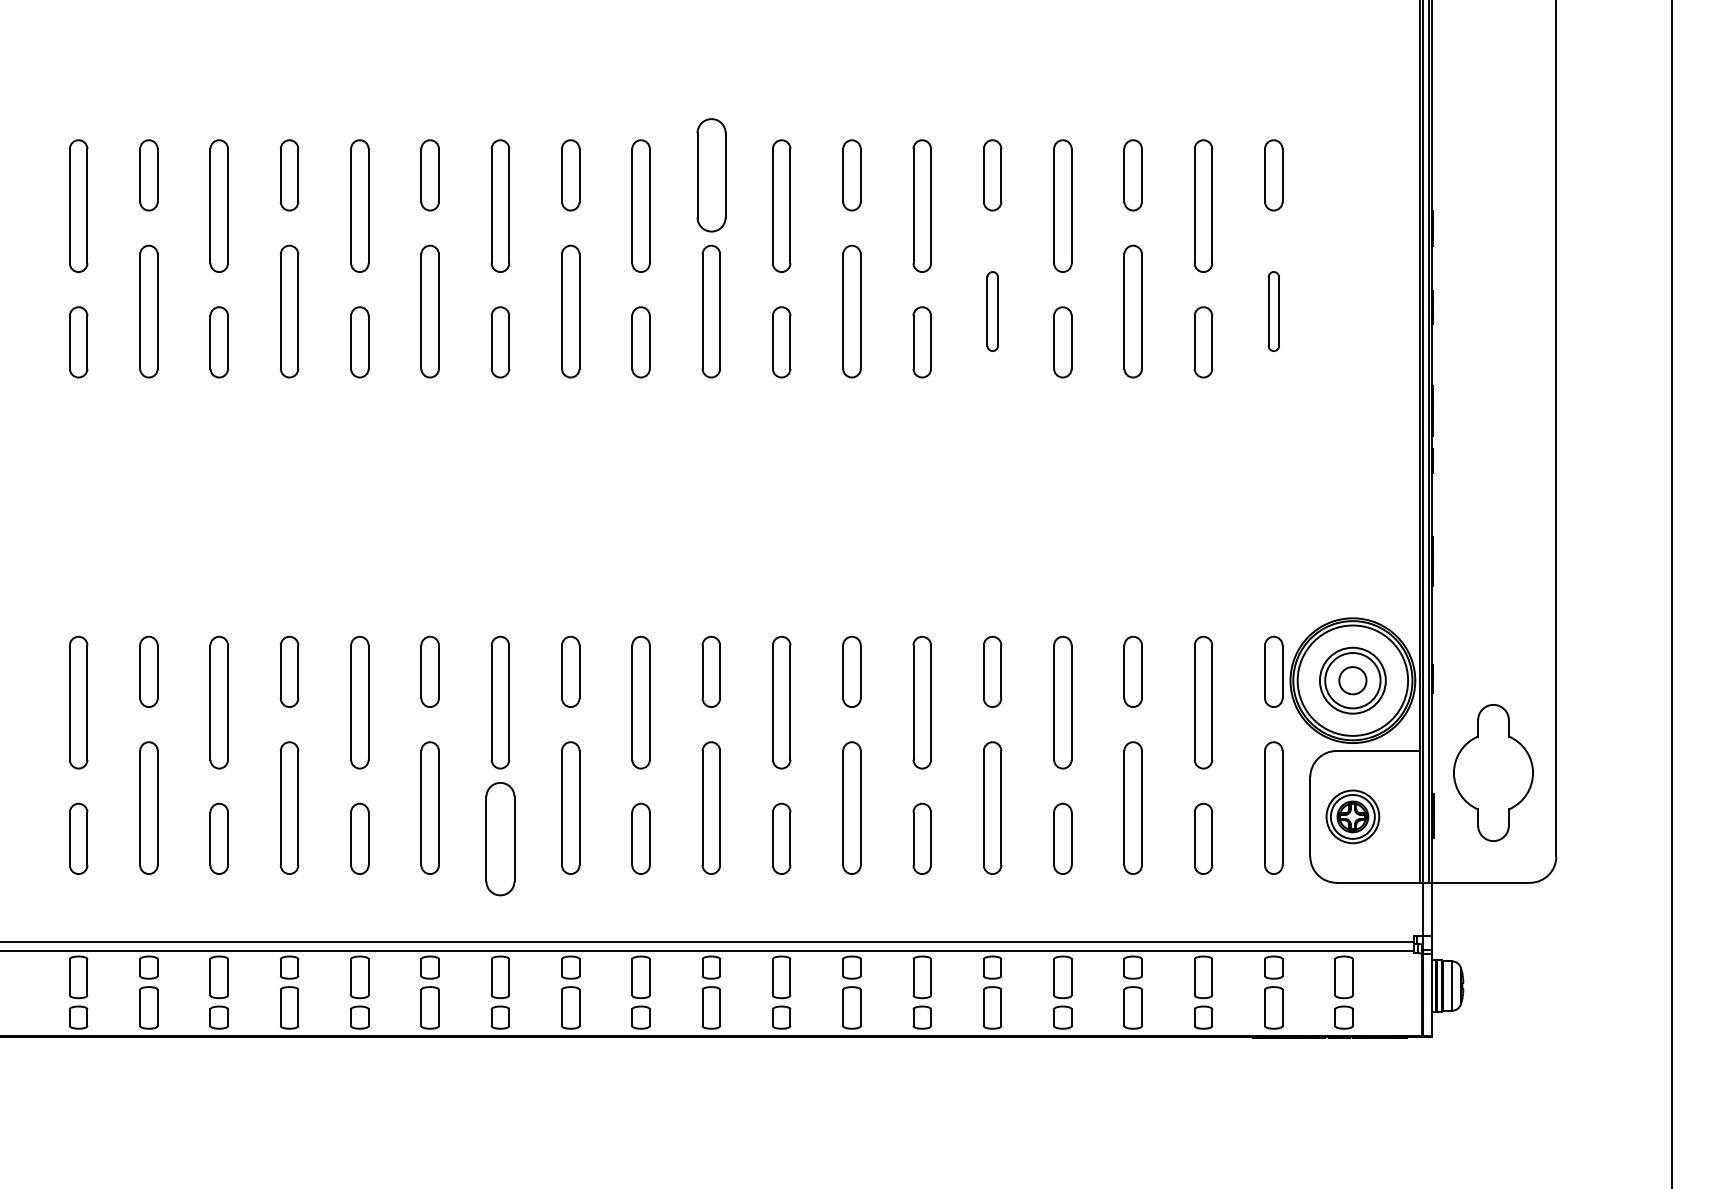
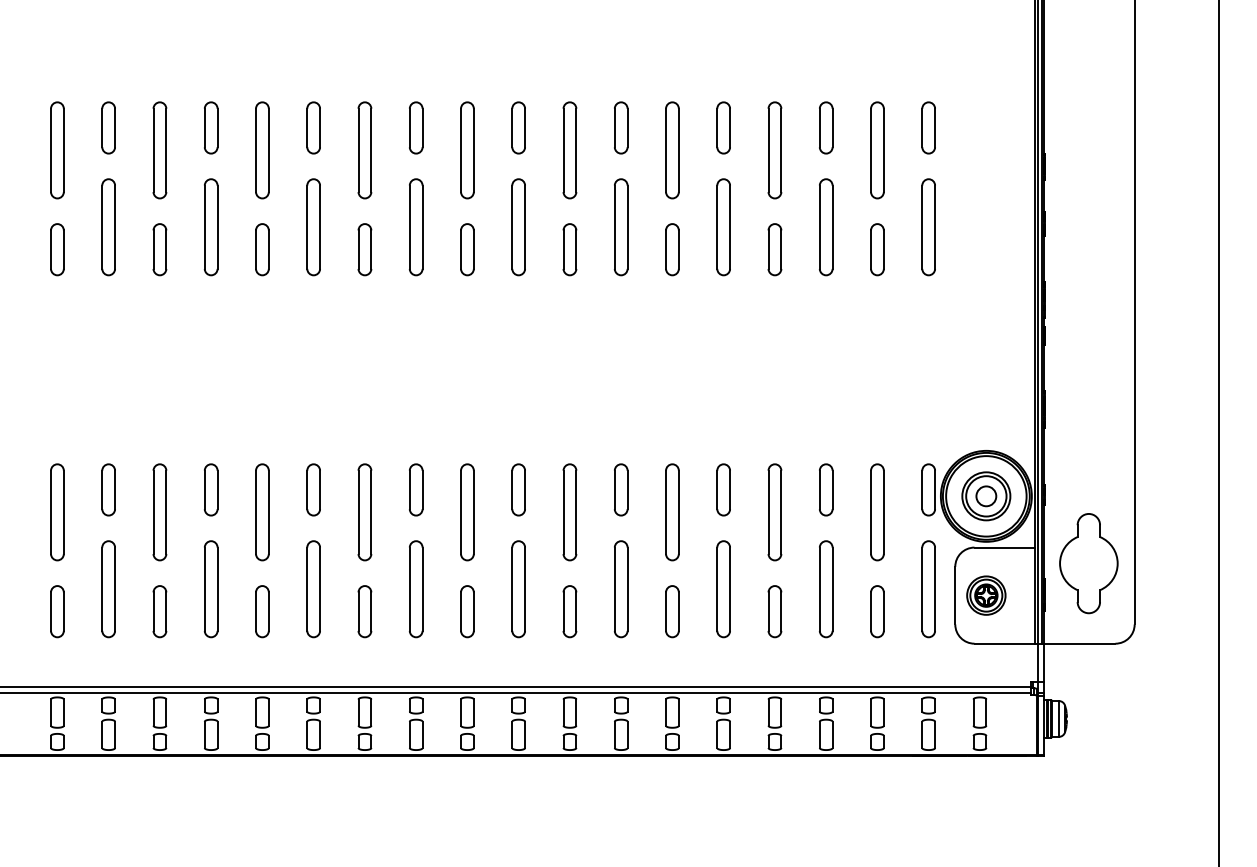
part: (710, 175) -> (518, 128), size x0.62
part: (992, 311) -> (723, 227), size x1.67
part: (1273, 311) -> (928, 227), size x1.67
part: (500, 838) -> (364, 611), size x0.62

